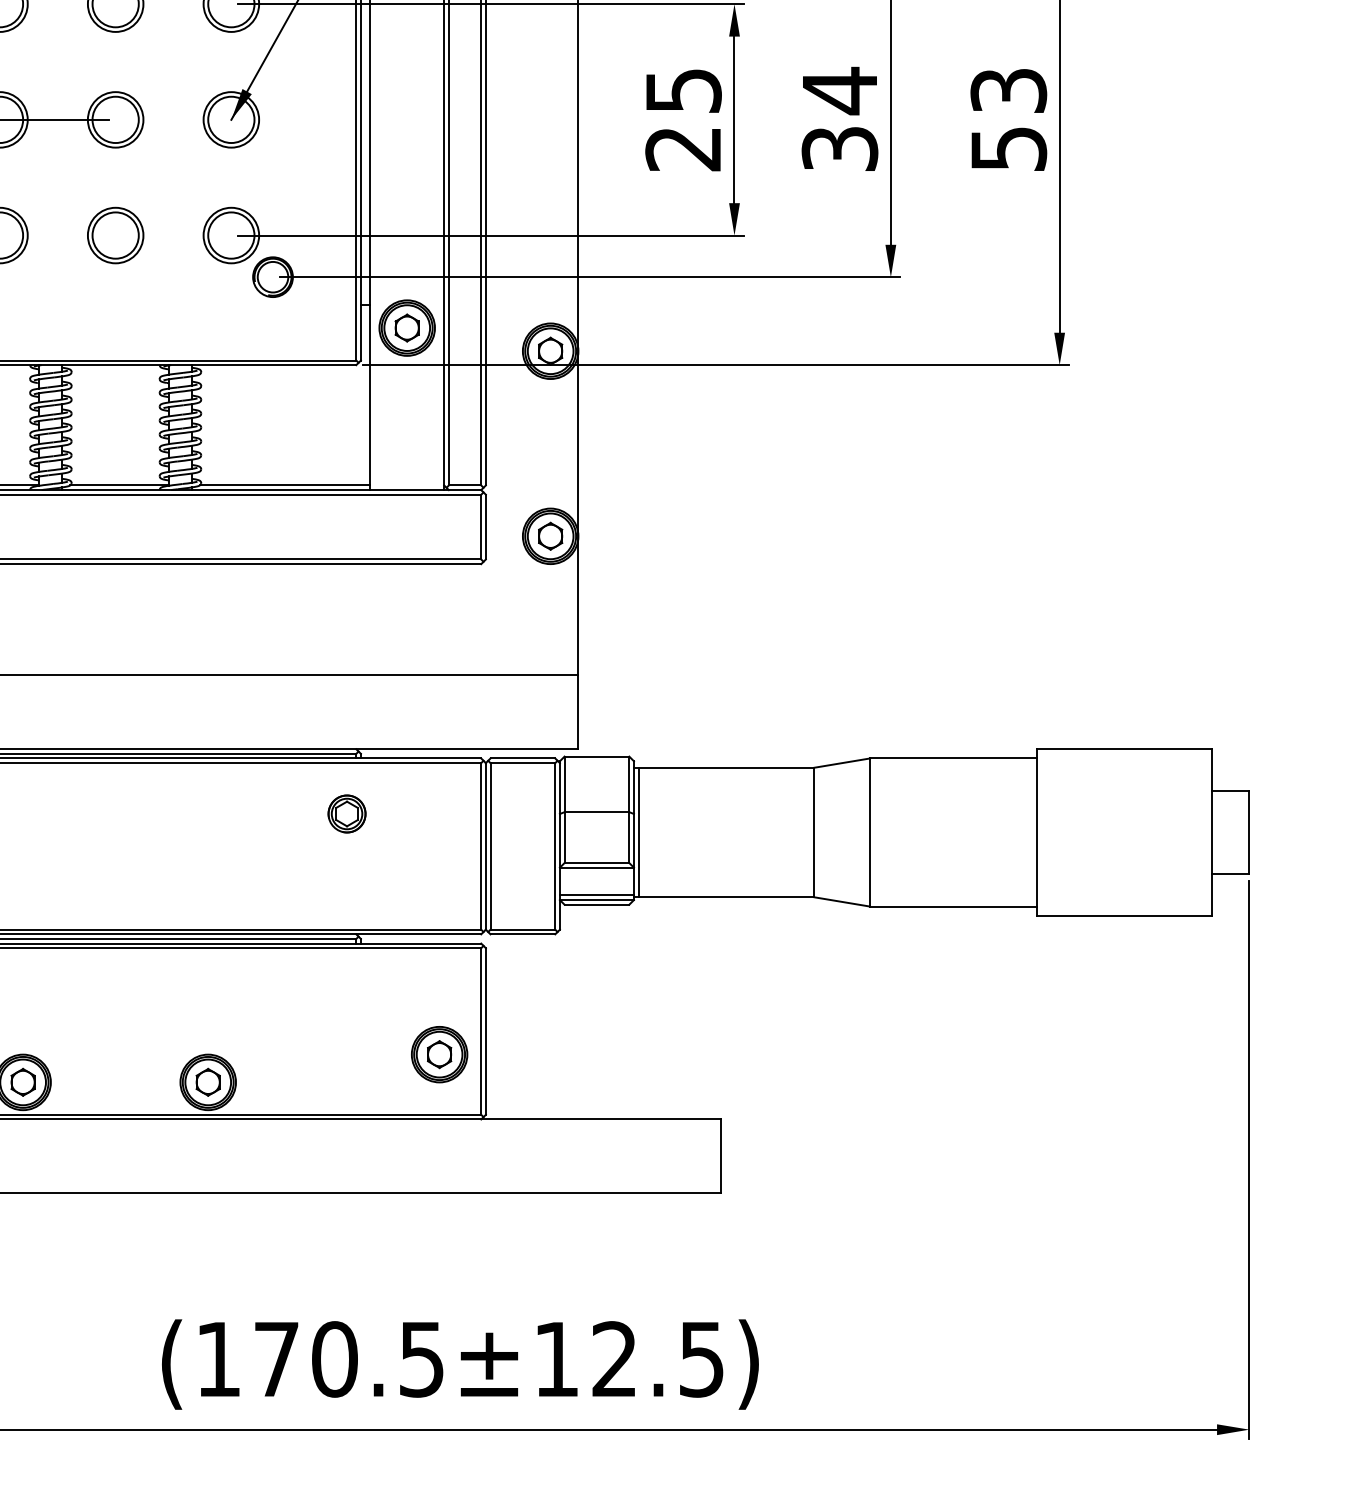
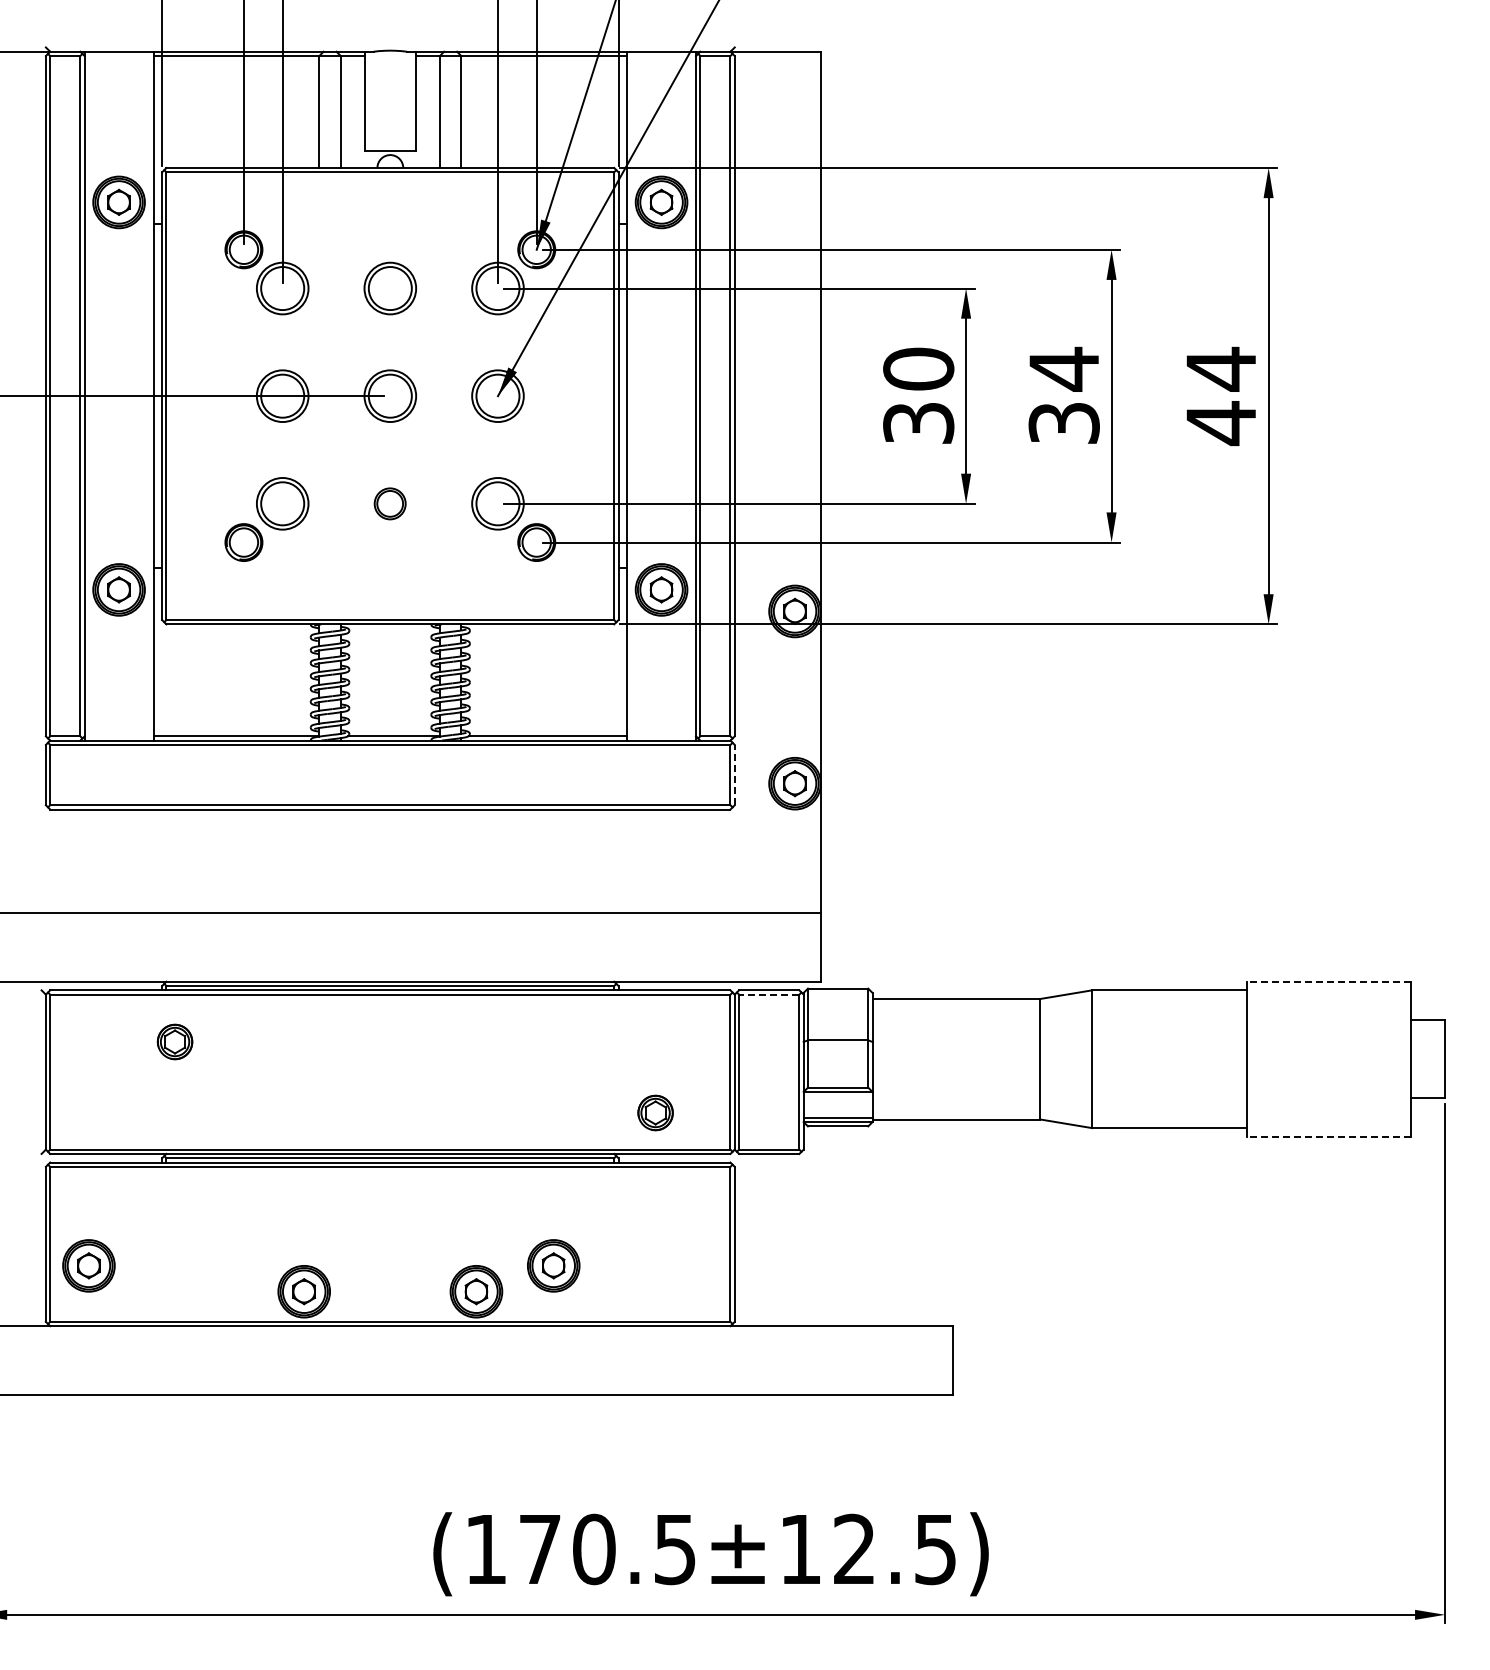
text: (683, 119) -> (918, 395), 25 -> 30
text: (1007, 120) -> (1220, 396), 53 -> 44
part: (114, 235) -> (389, 503), size x0.6
line: (485, 526) -> (734, 774), solid -> dashed
line: (1124, 748) -> (1328, 981), solid -> dashed
line: (522, 762) -> (768, 994), solid -> dashed
part: (346, 813) -> (655, 1112), moved
line: (638, 831) -> (876, 1058), removed
line: (1124, 915) -> (1328, 1136), solid -> dashed
part: (439, 1054) -> (553, 1265), moved

